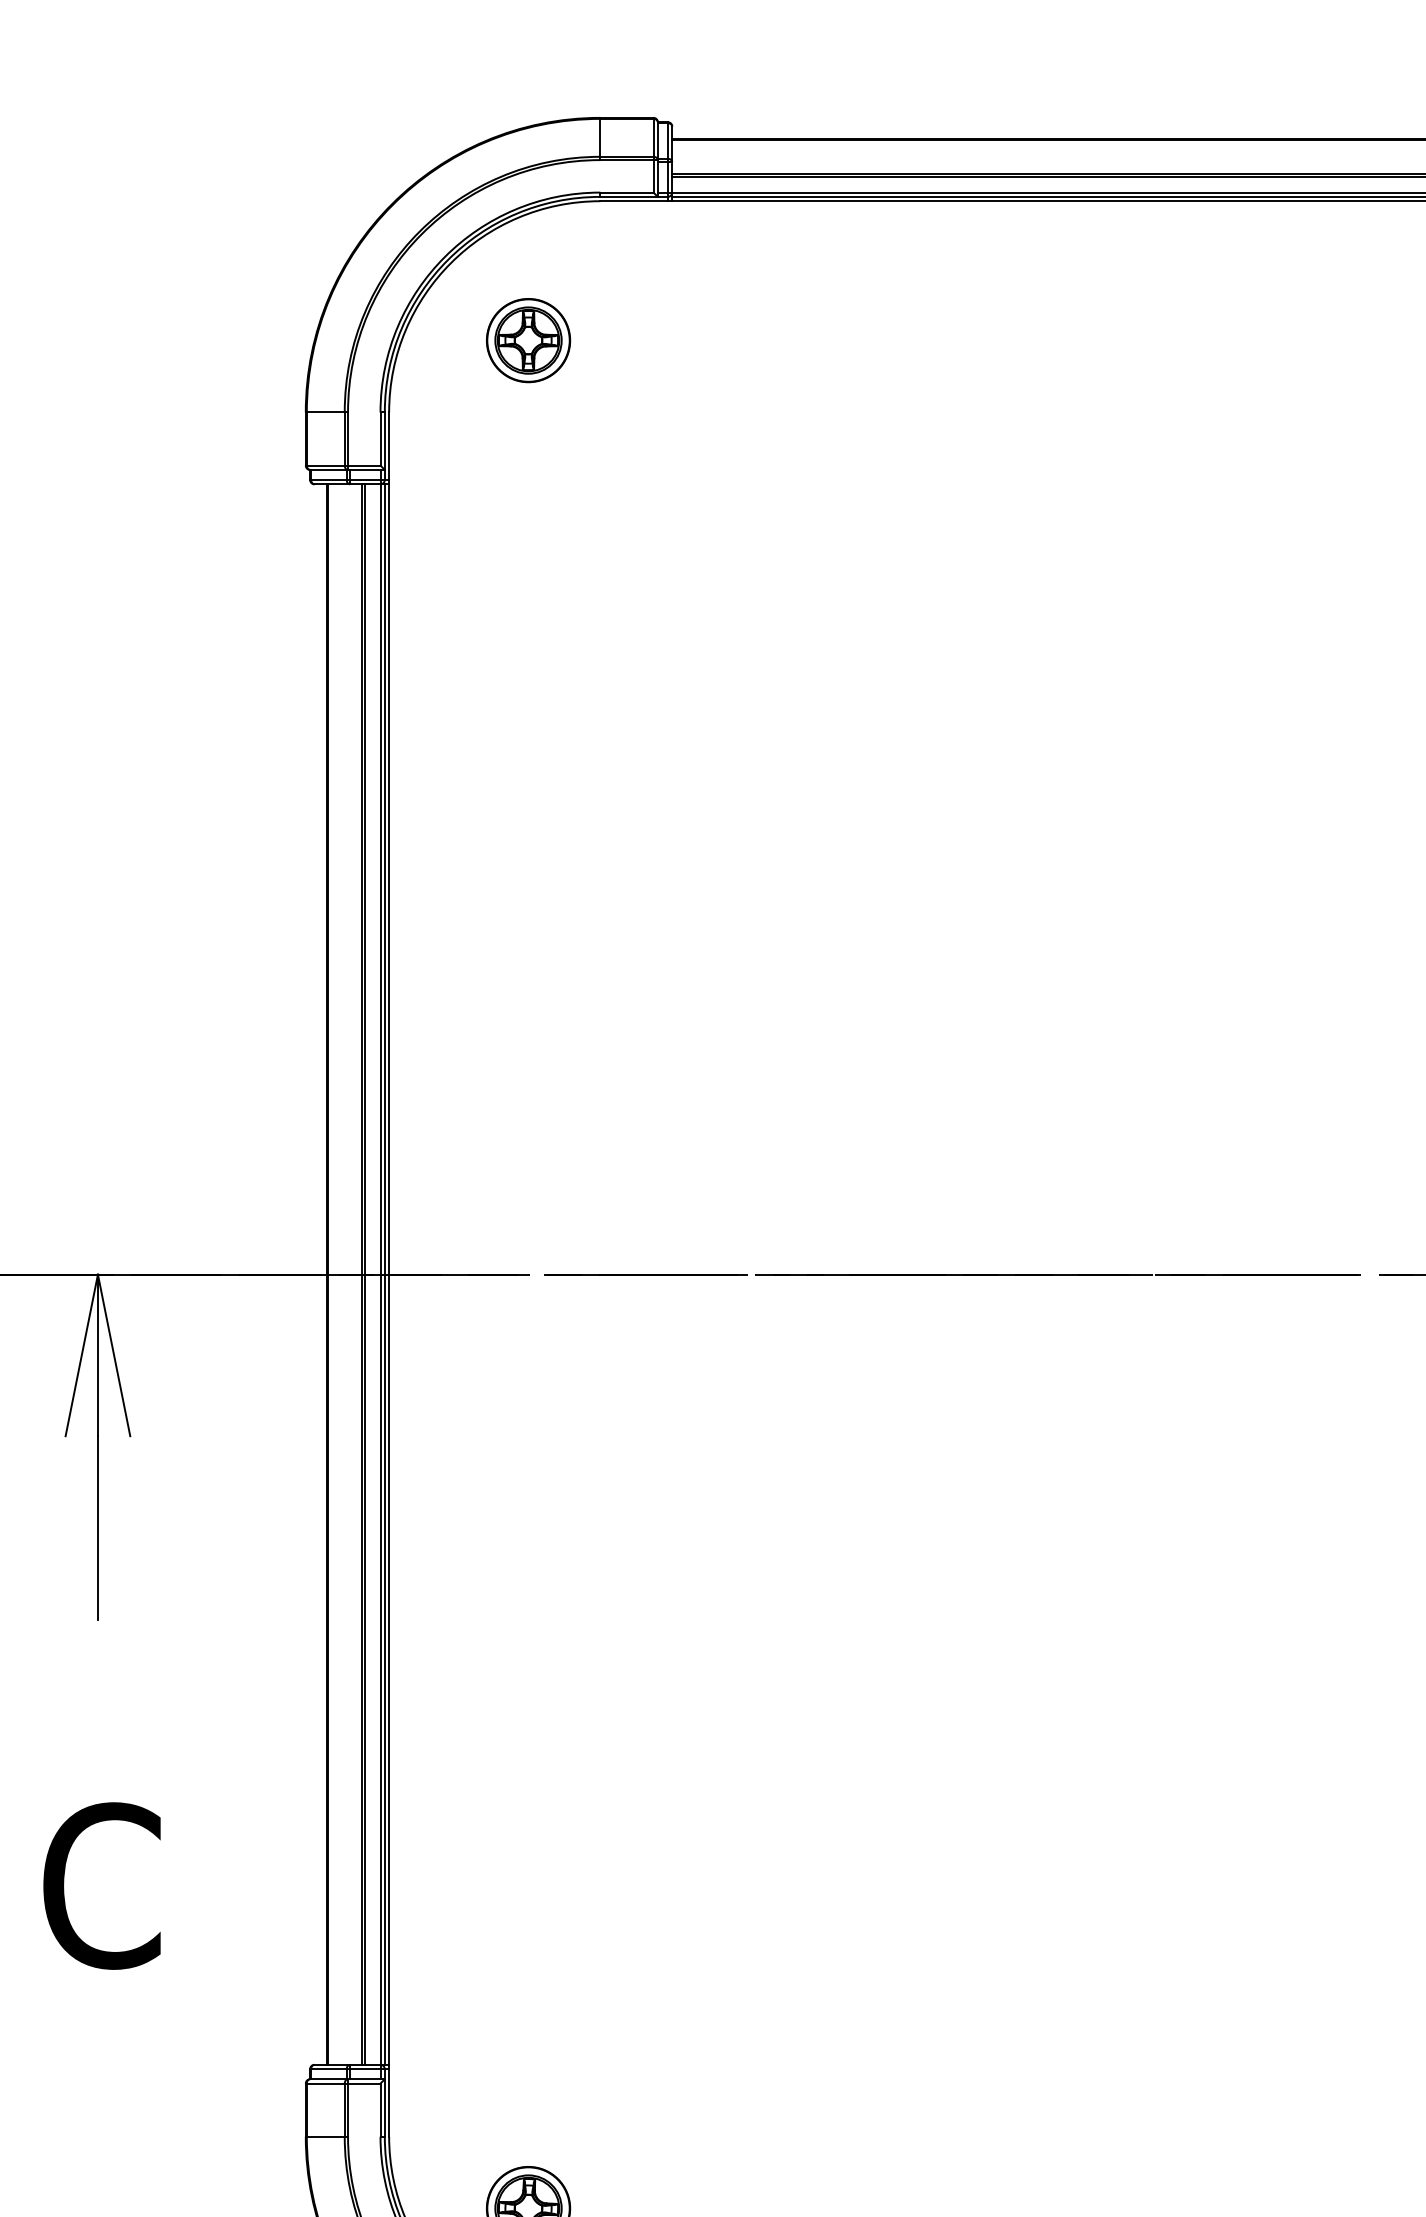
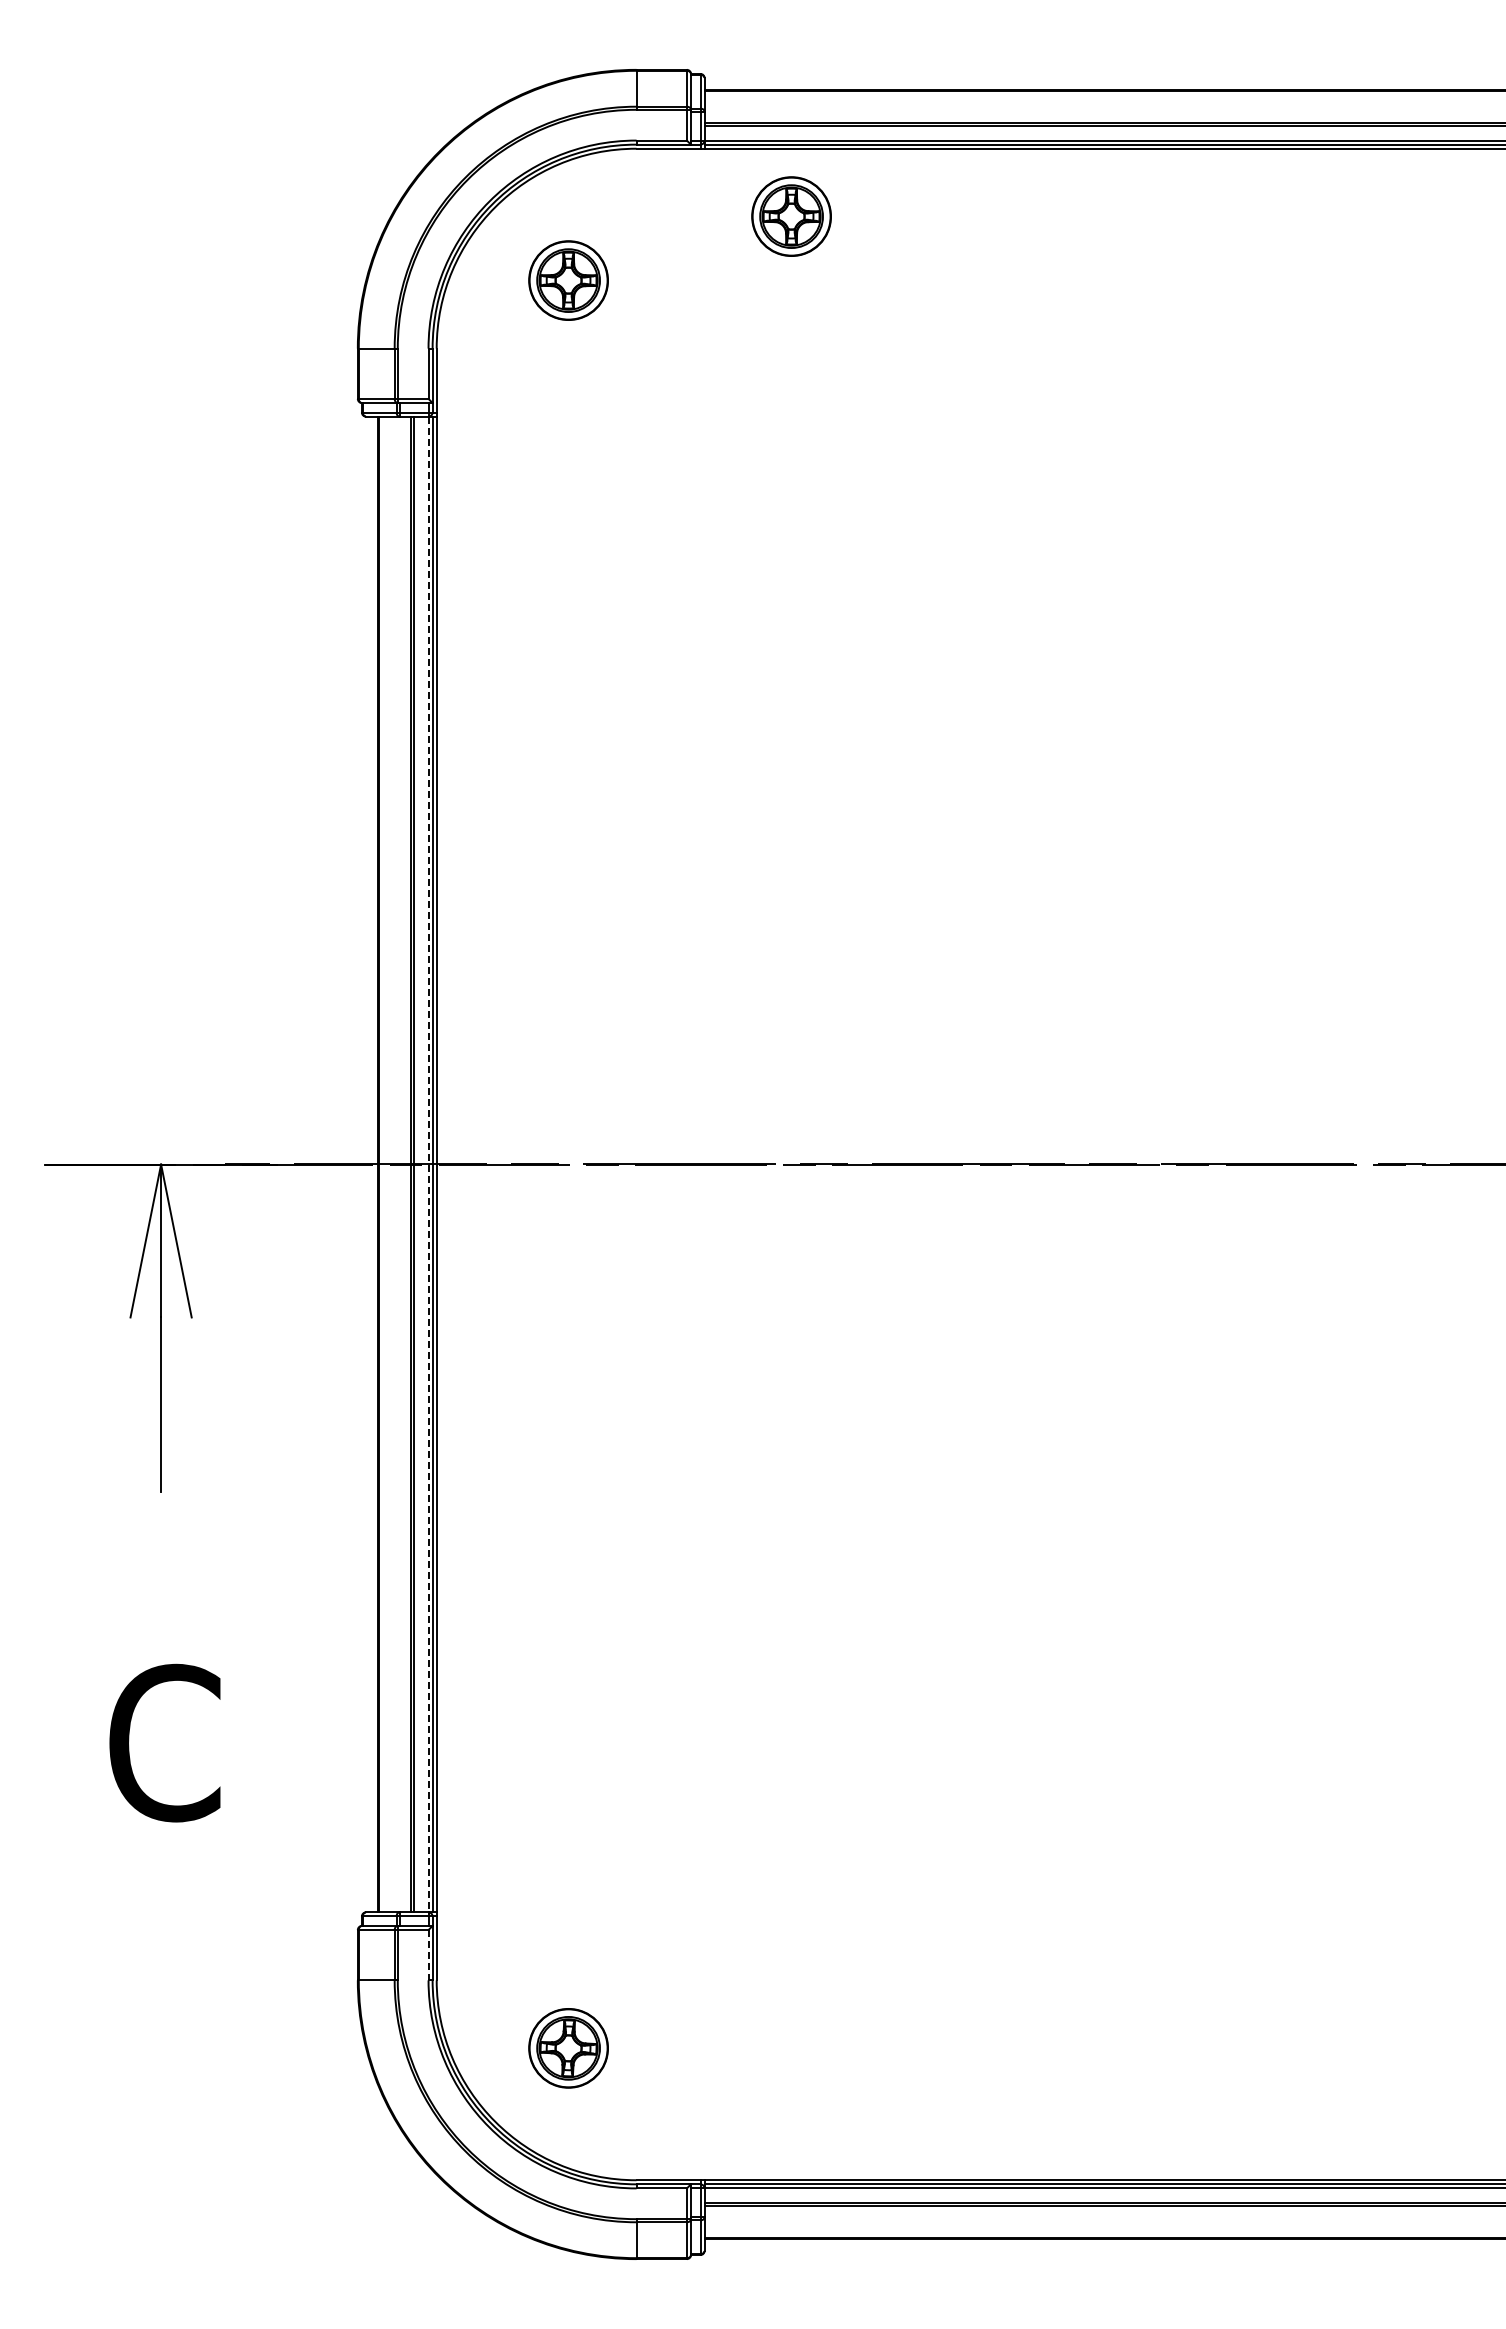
part: (764, 272) -> (791, 216), added
line: (380, 1274) -> (428, 1164), solid -> dashed
line: (380, 2110) -> (428, 1955), solid -> dashed

